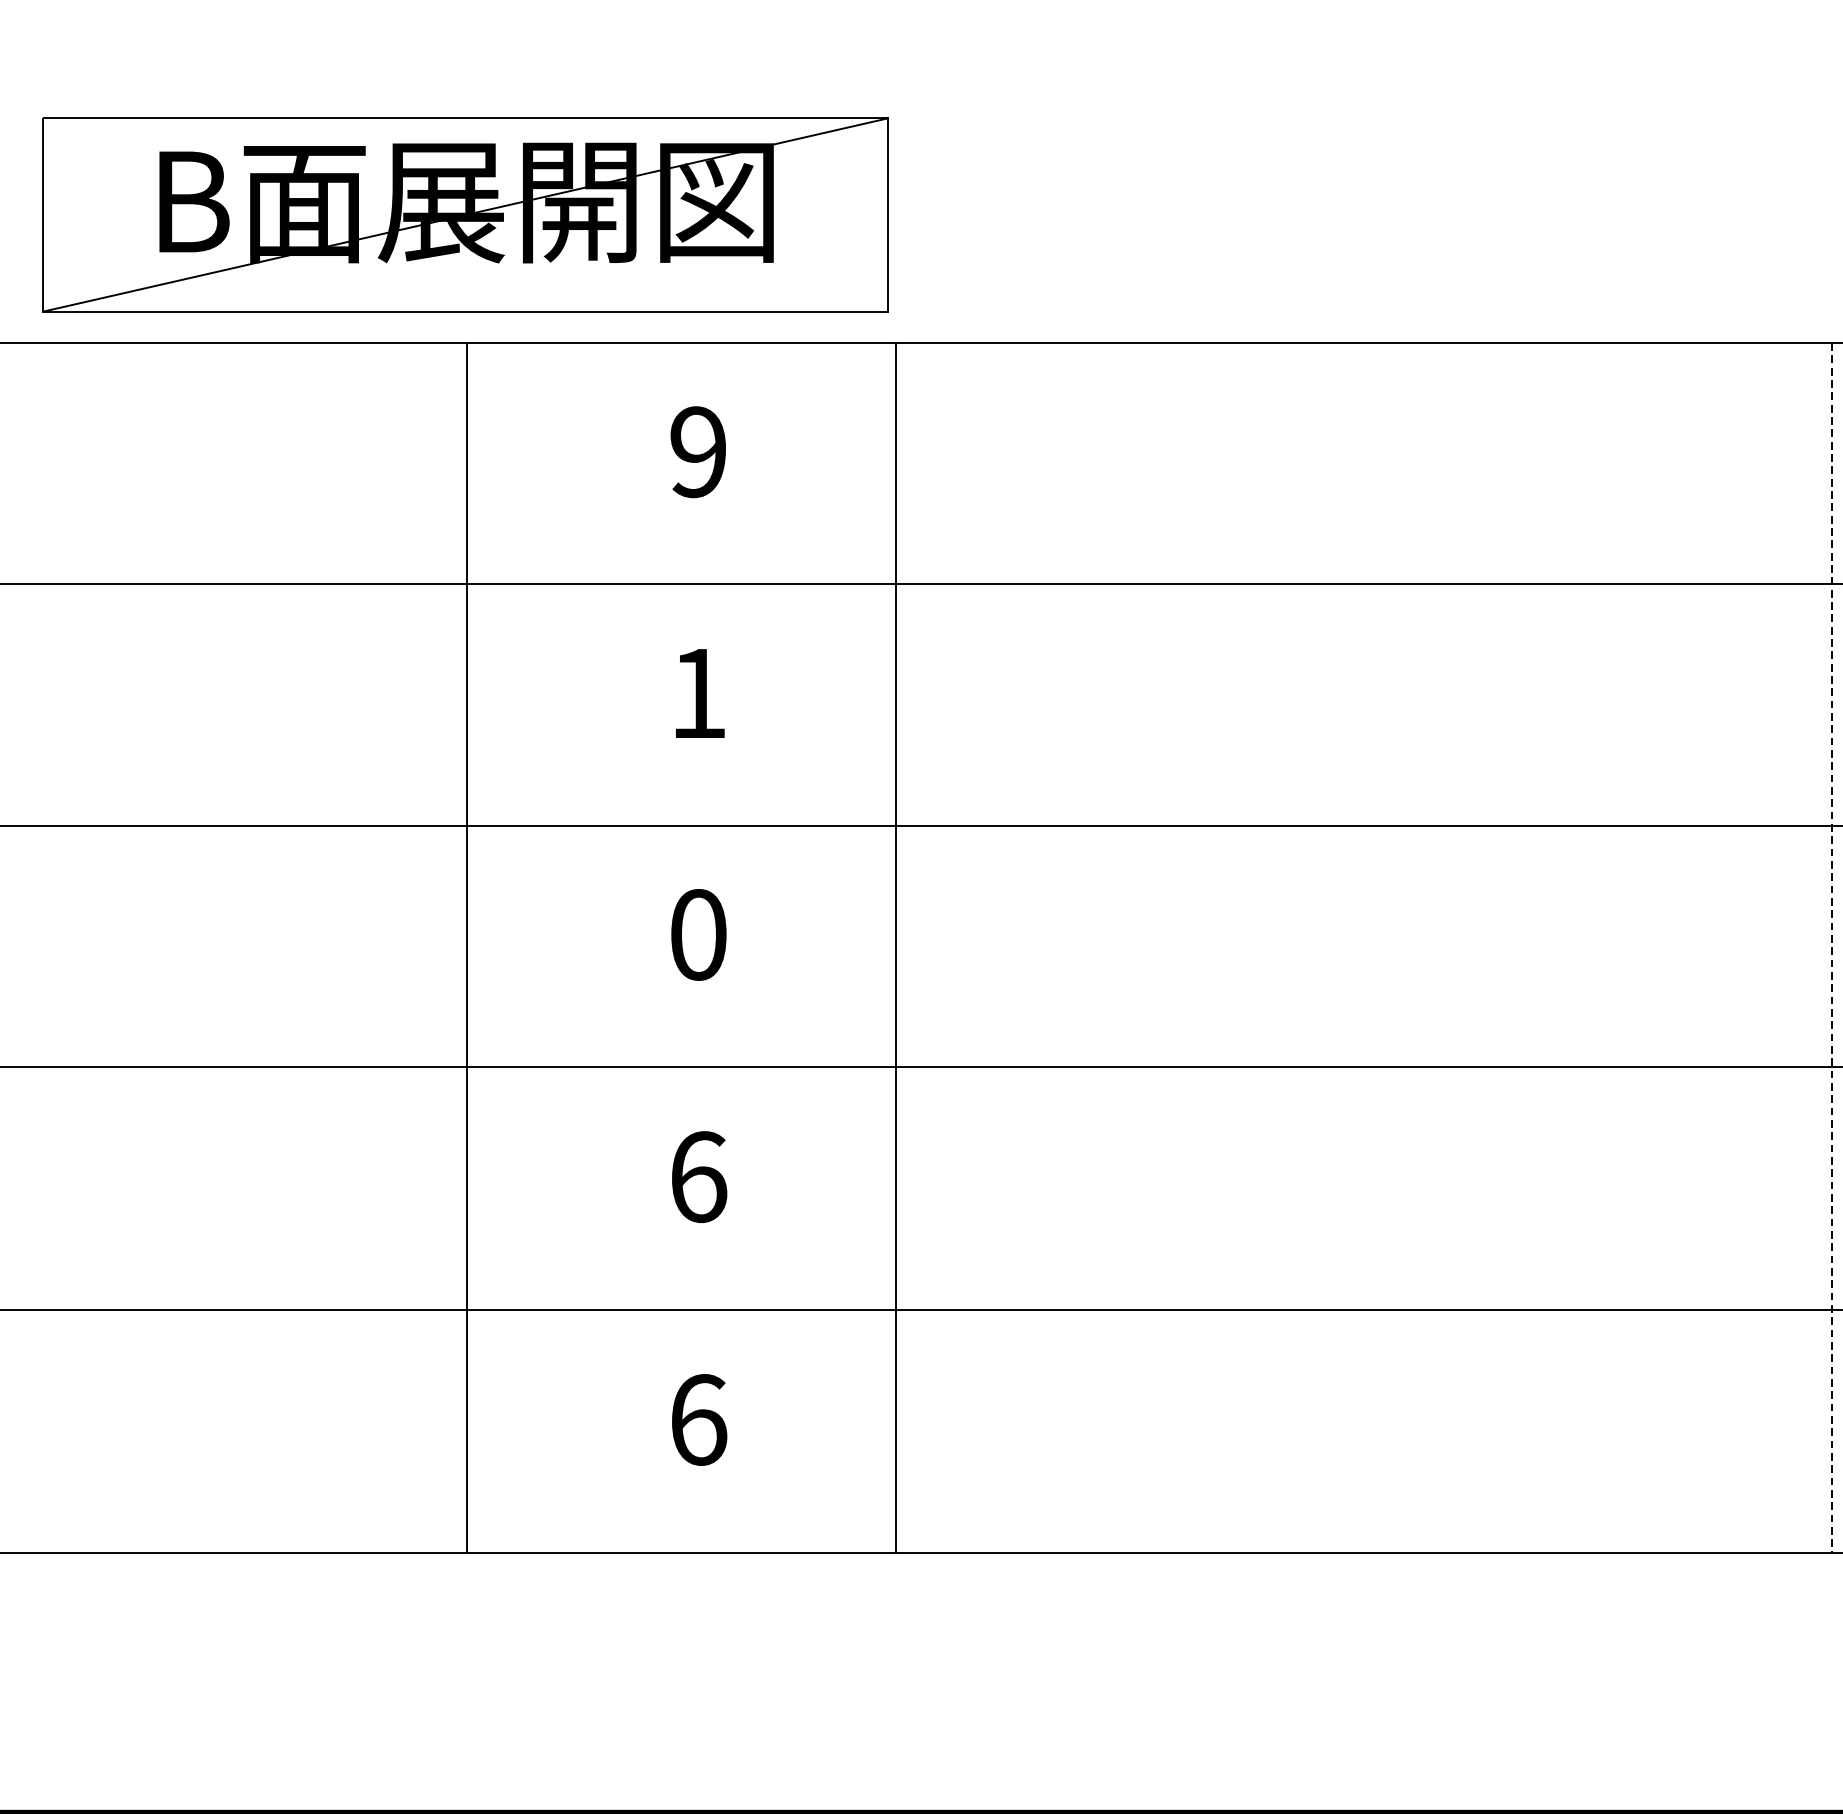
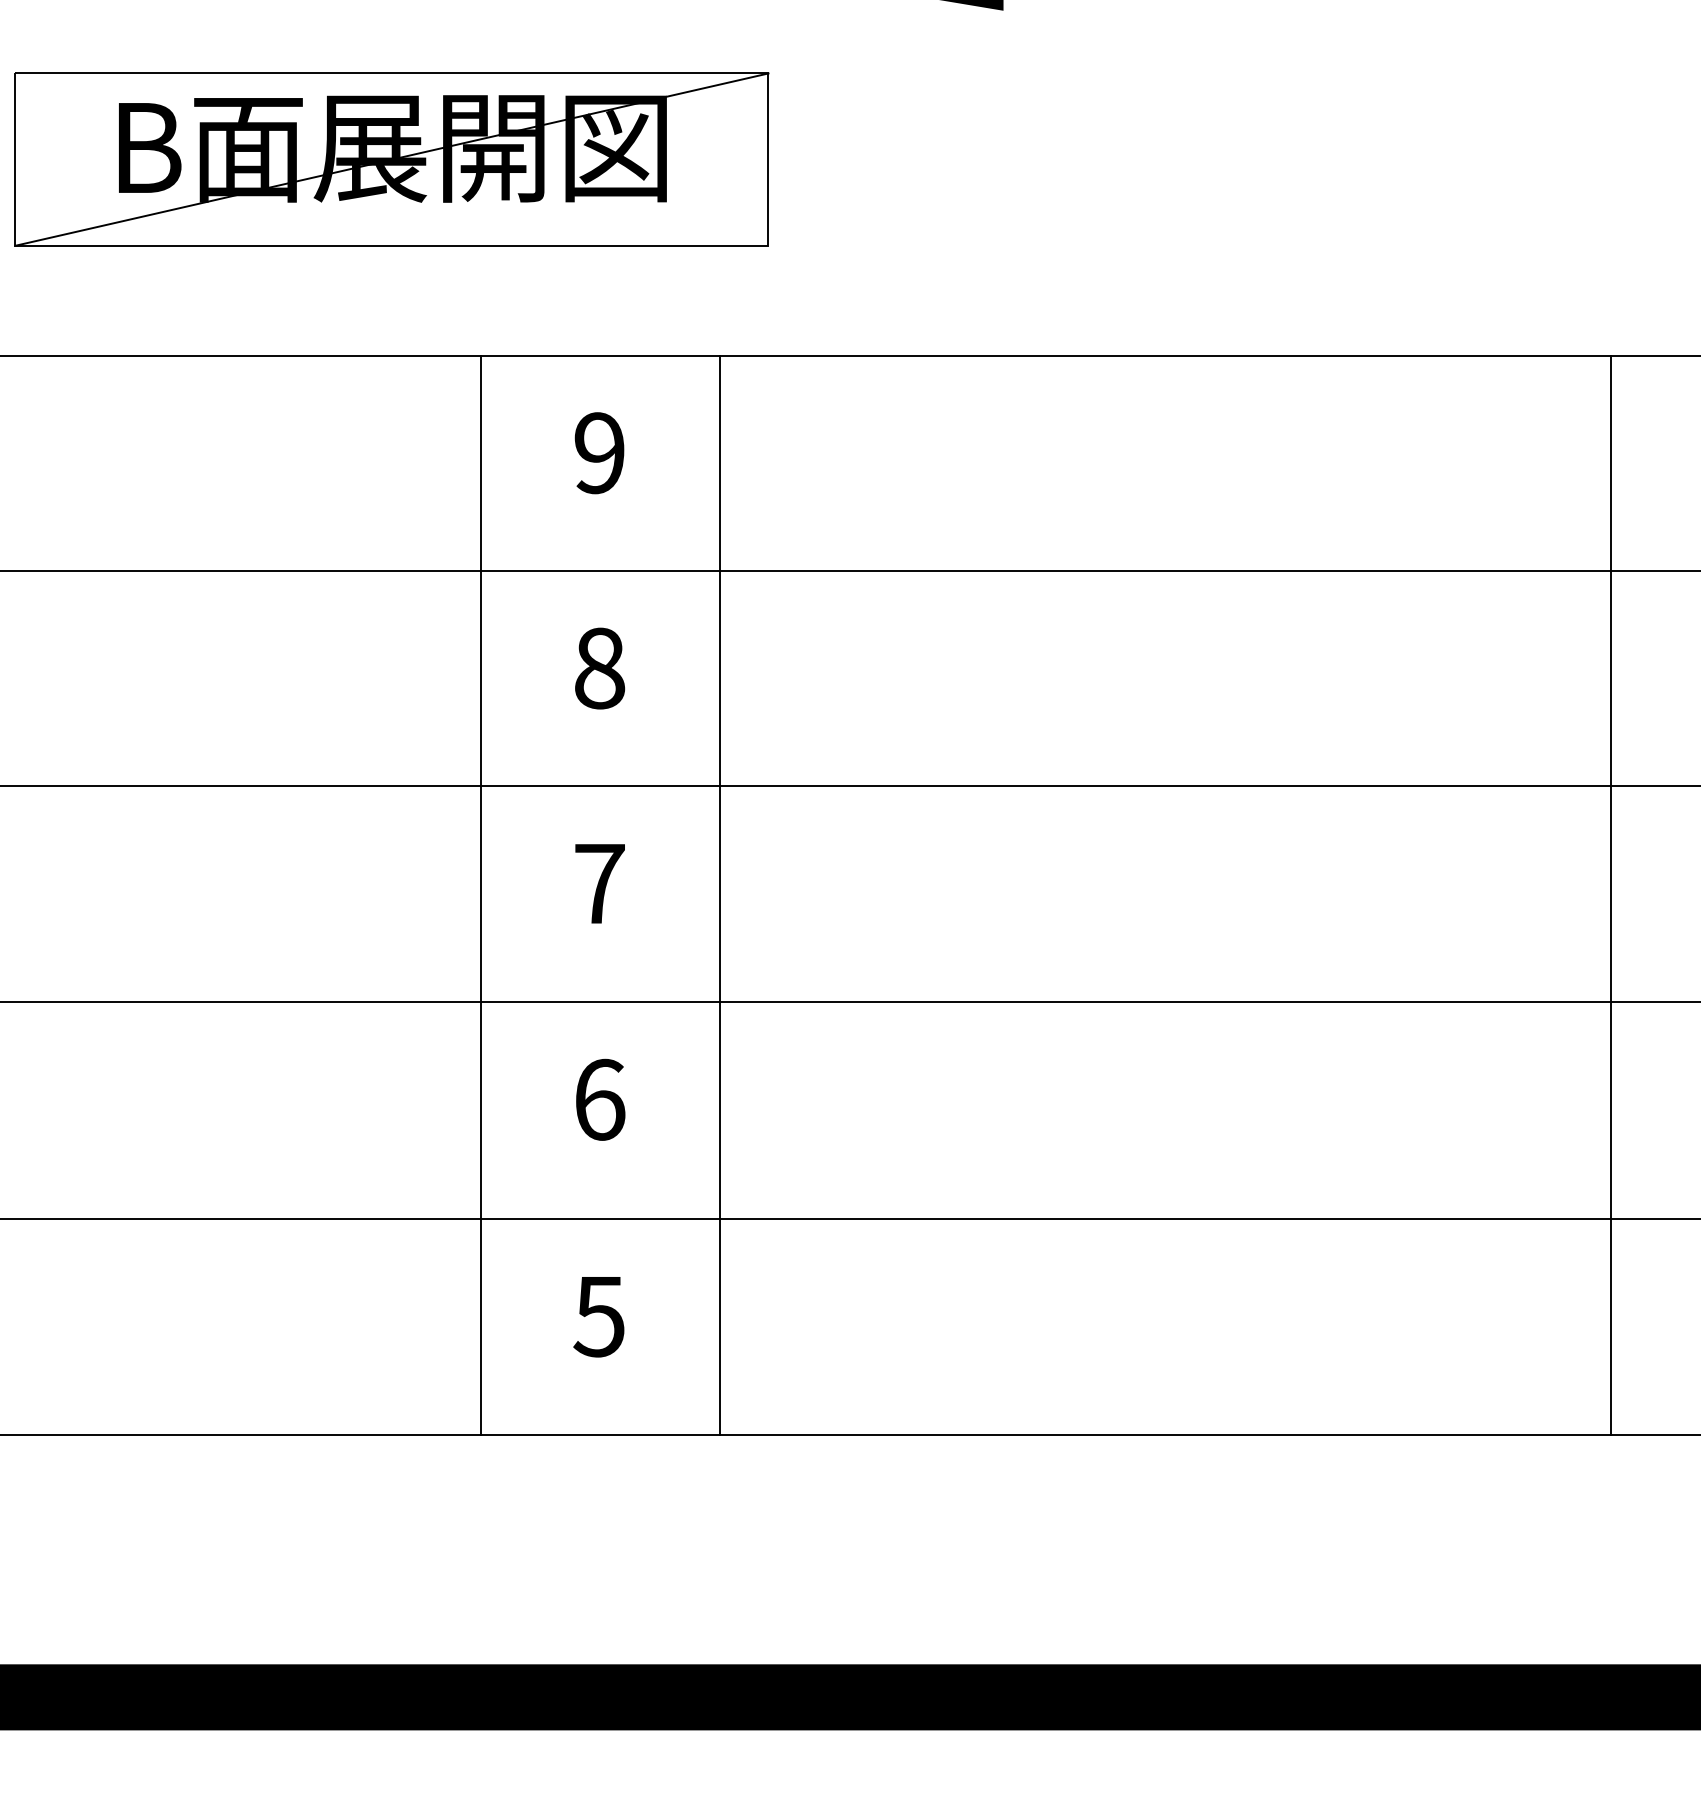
part: (465, 214) -> (391, 159), moved
text: (699, 693) -> (600, 668), 1 -> 8
text: (698, 934) -> (599, 883), 0 -> 7
line: (467, 948) -> (480, 895), moved
line: (895, 948) -> (719, 895), moved
line: (1831, 948) -> (1610, 895), dashed -> solid
text: (698, 1419) -> (599, 1316), 6 -> 5

